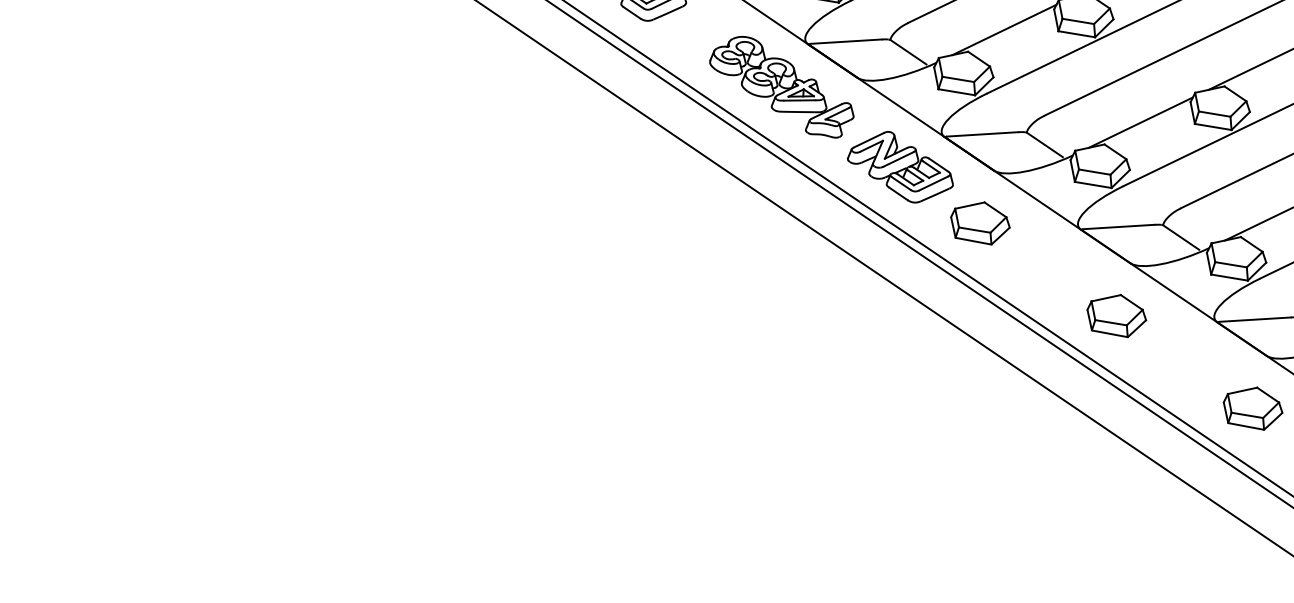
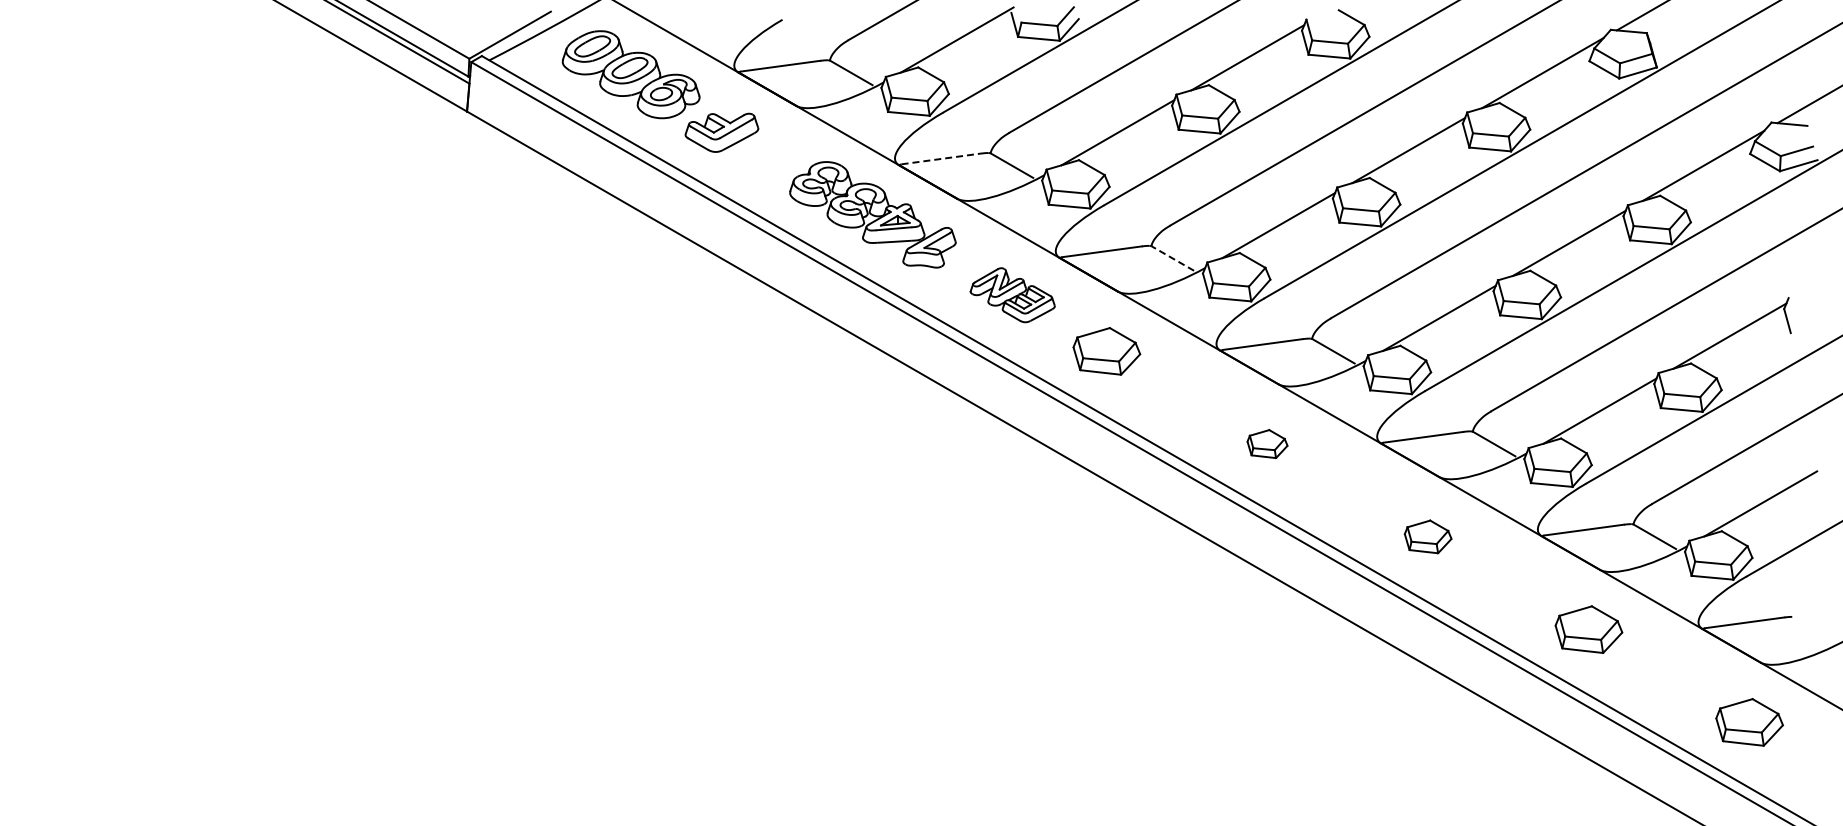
line: (846, 41) -> (941, 158), solid -> dashed
line: (1044, 144) -> (1172, 258), solid -> dashed
part: (900, 166) -> (1012, 294), size x0.7
part: (1116, 314) -> (1267, 443), size x0.6
part: (1252, 407) -> (1427, 536), size x0.7

